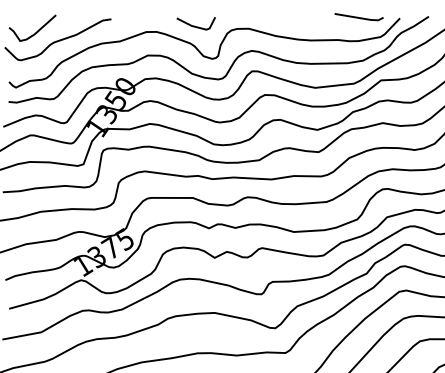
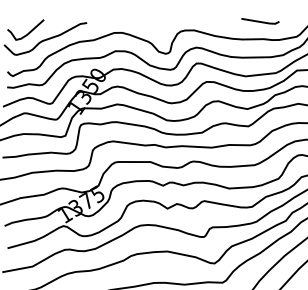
line: (358, 17) -> (259, 21), moved
line: (194, 25) -> (151, 27), removed

